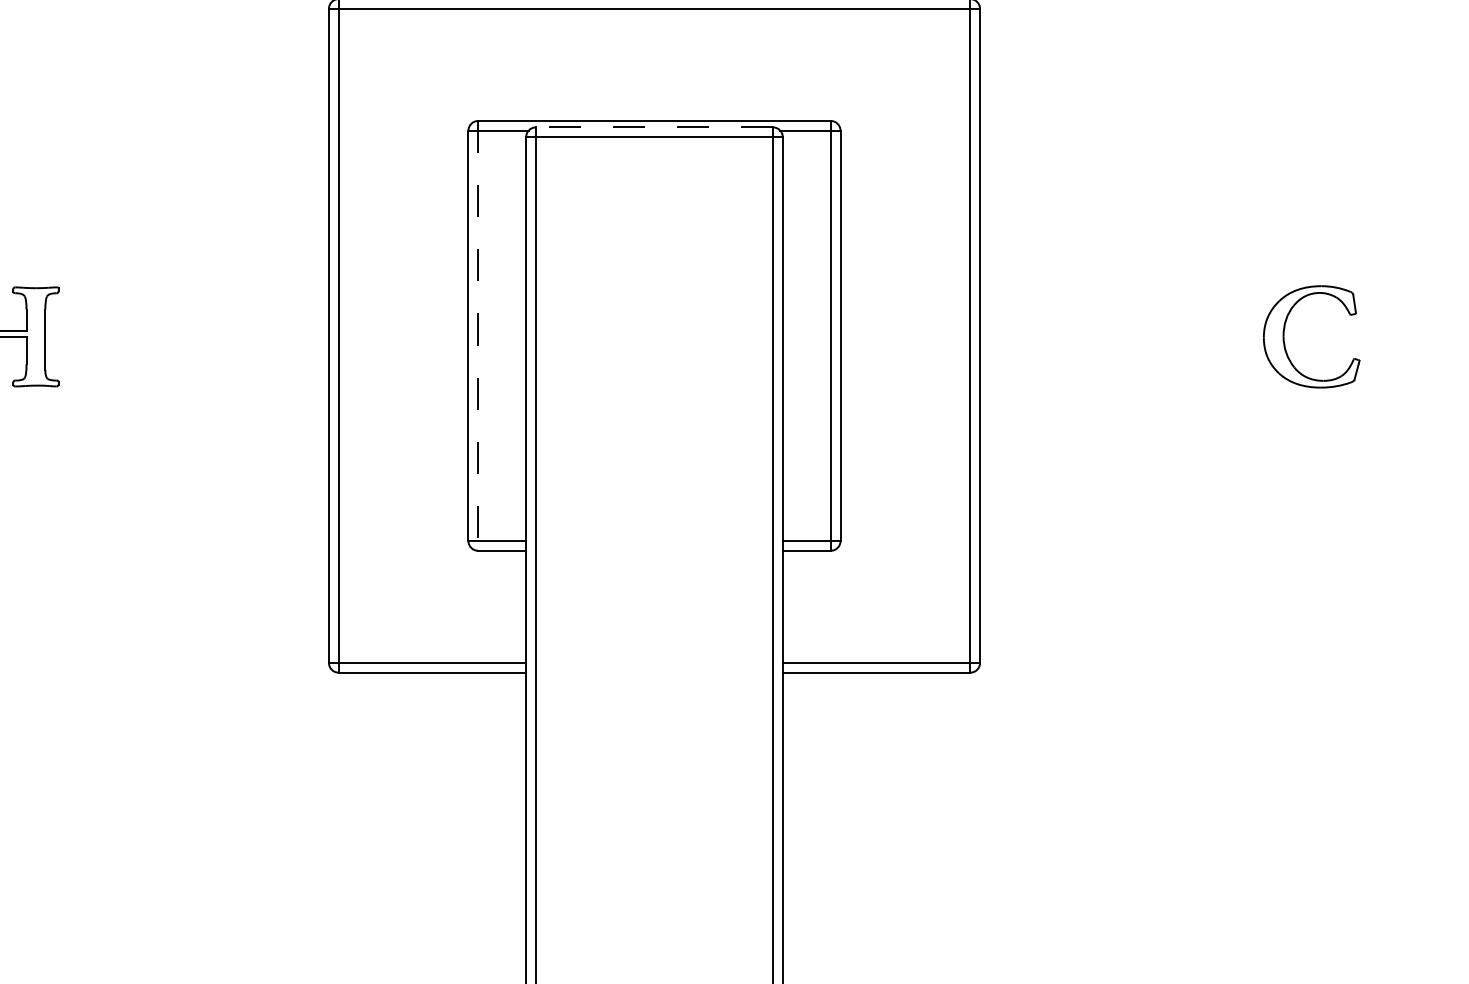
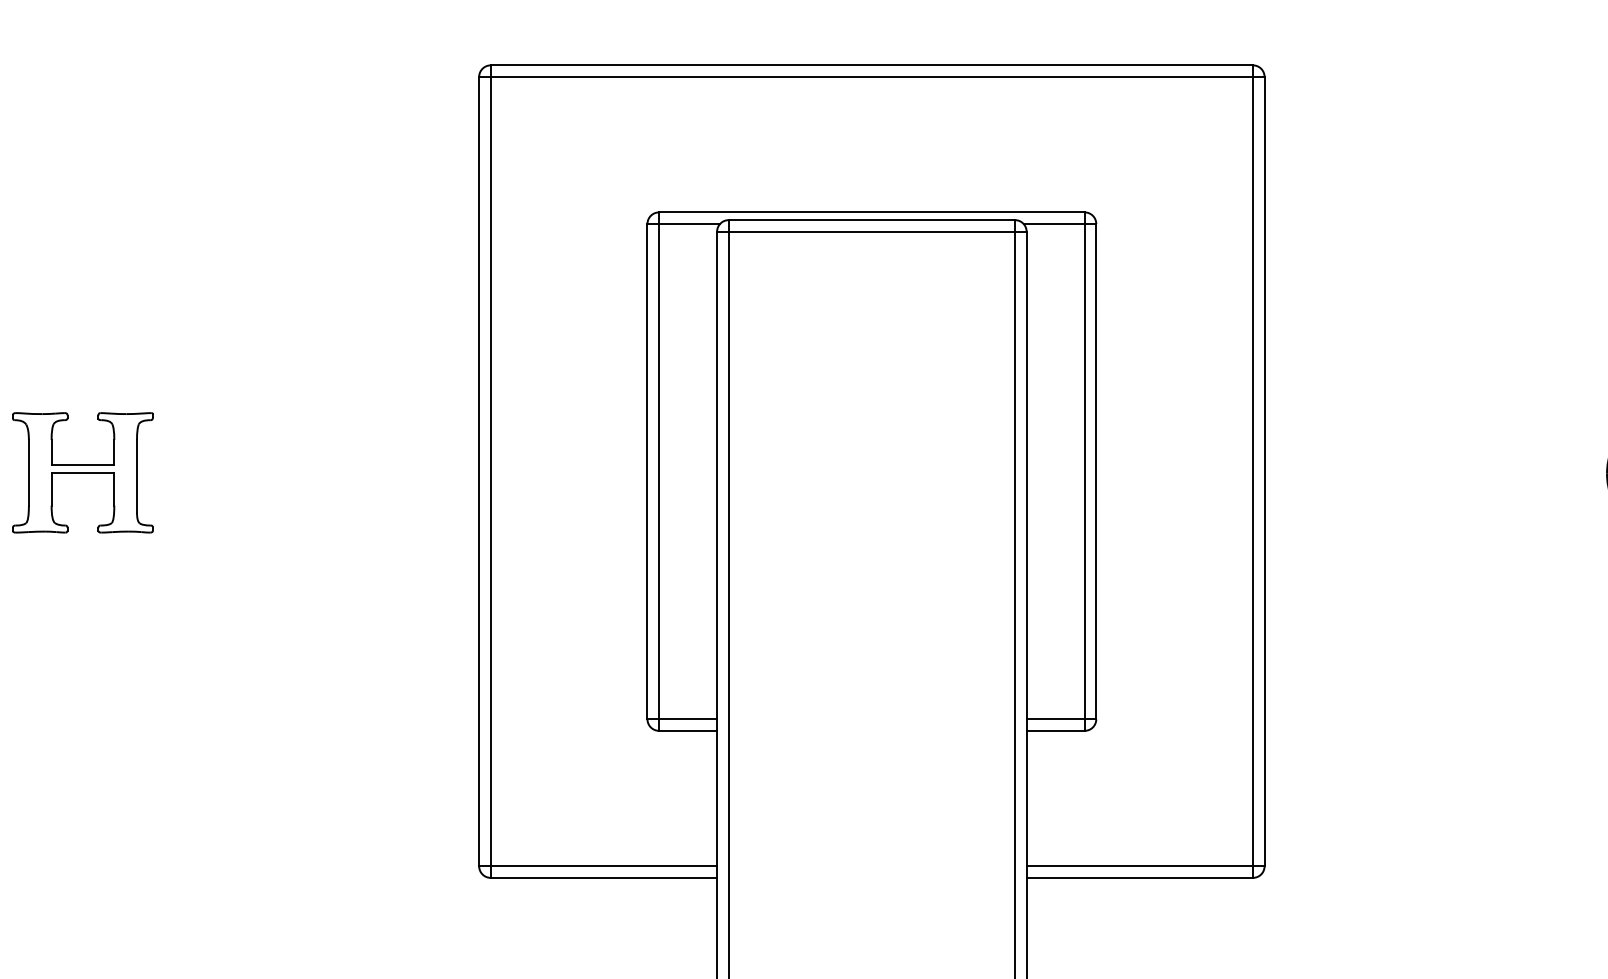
line: (654, 127) -> (871, 220), dashed -> solid
line: (478, 335) -> (659, 471), dashed -> solid

